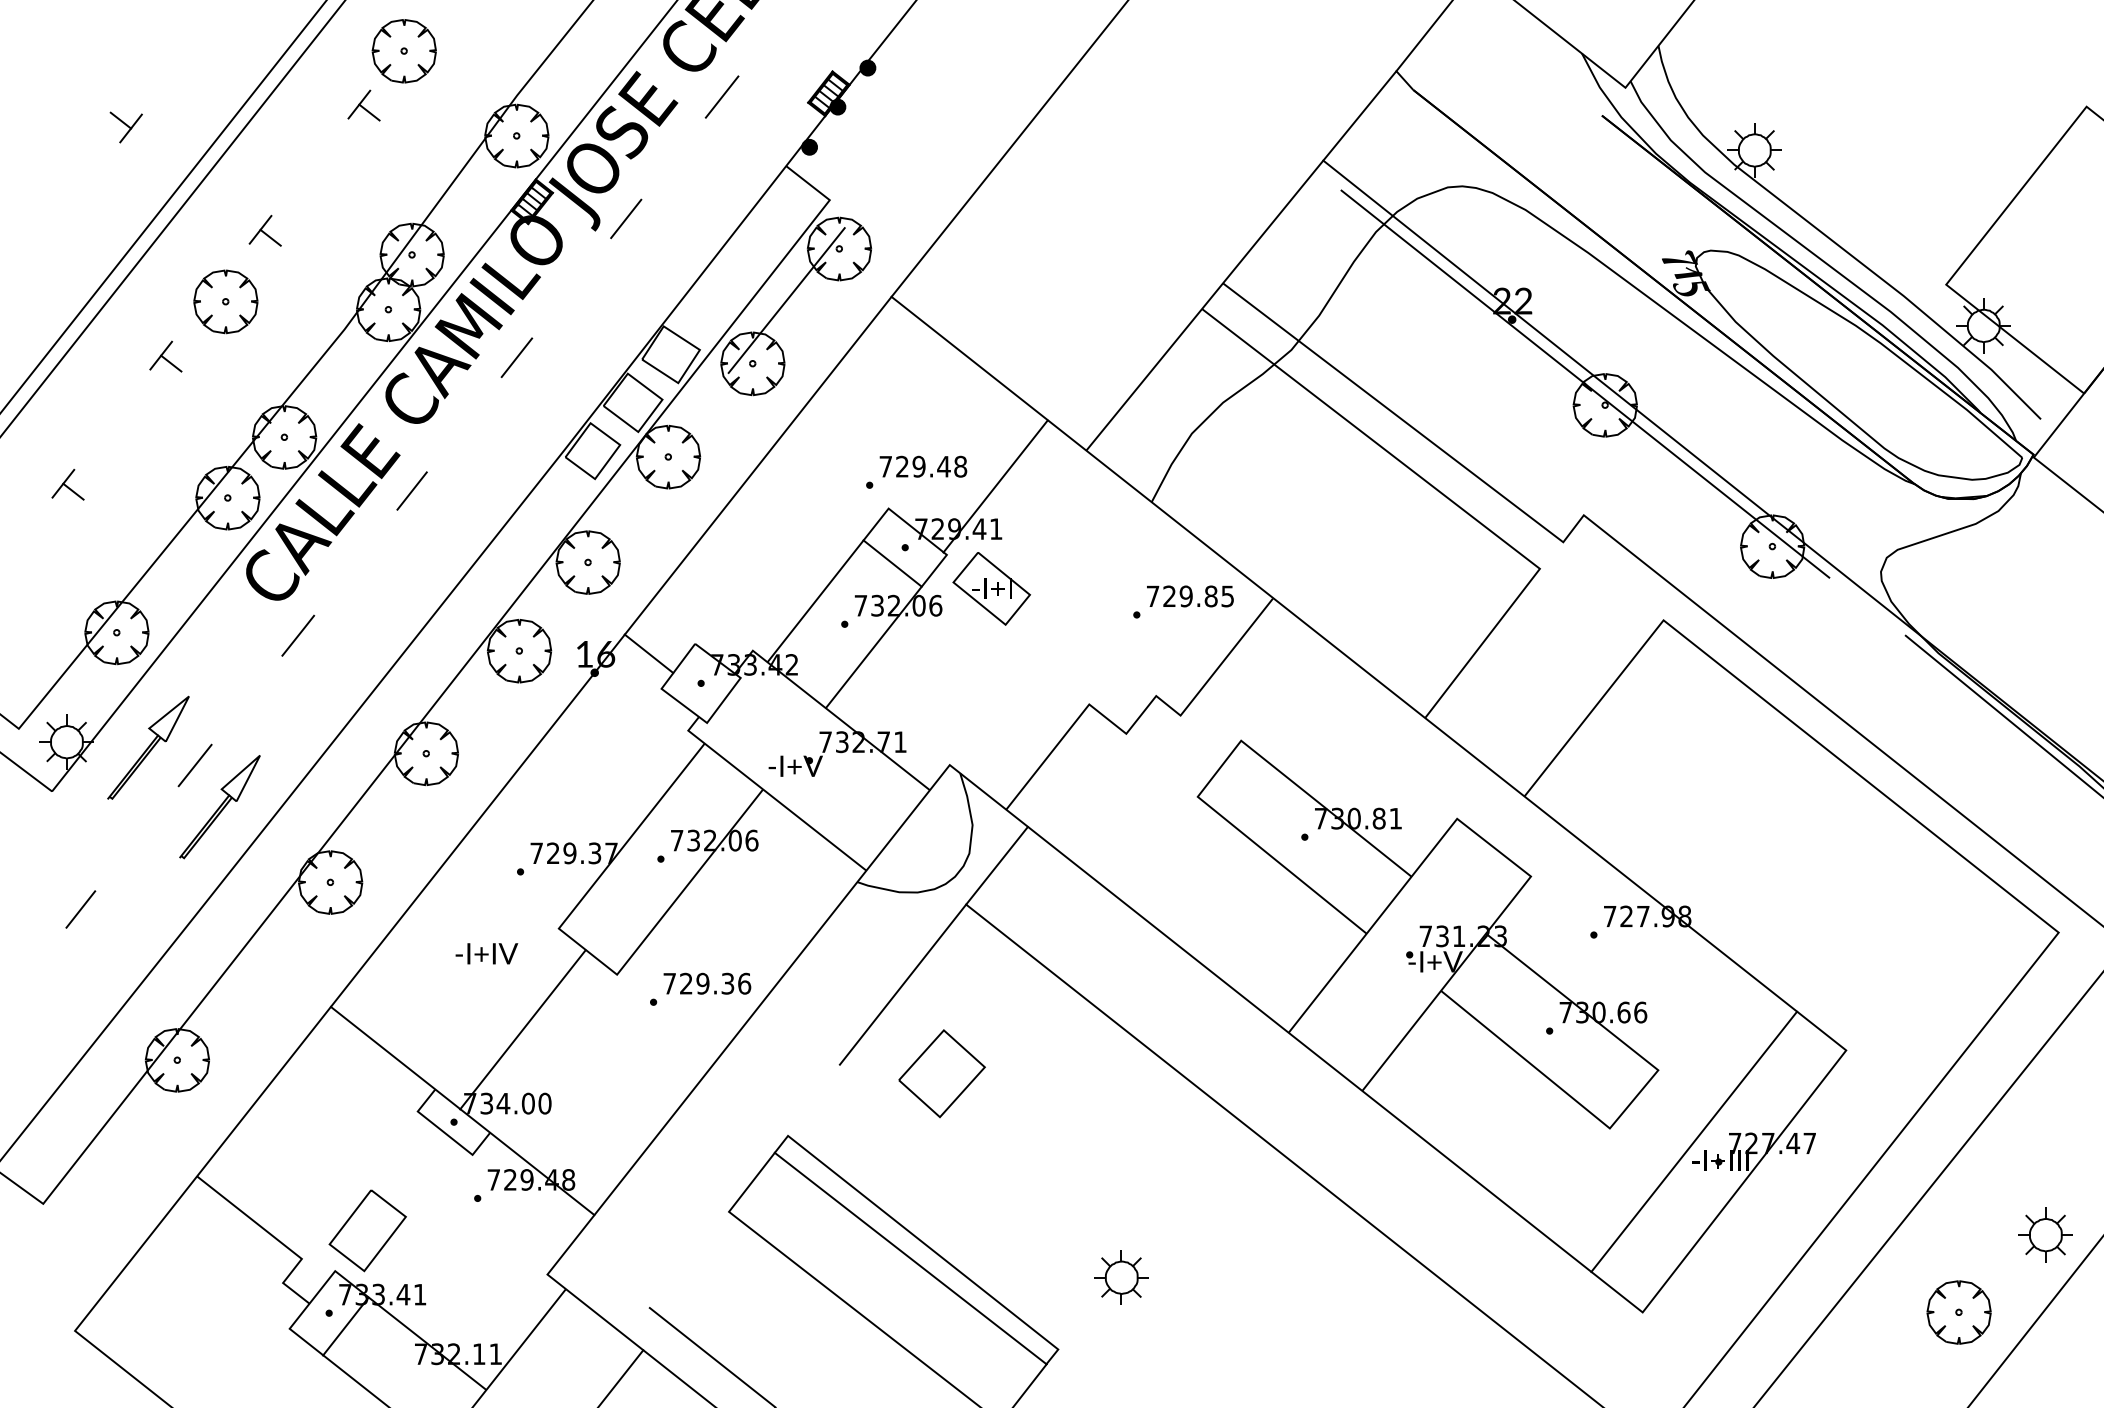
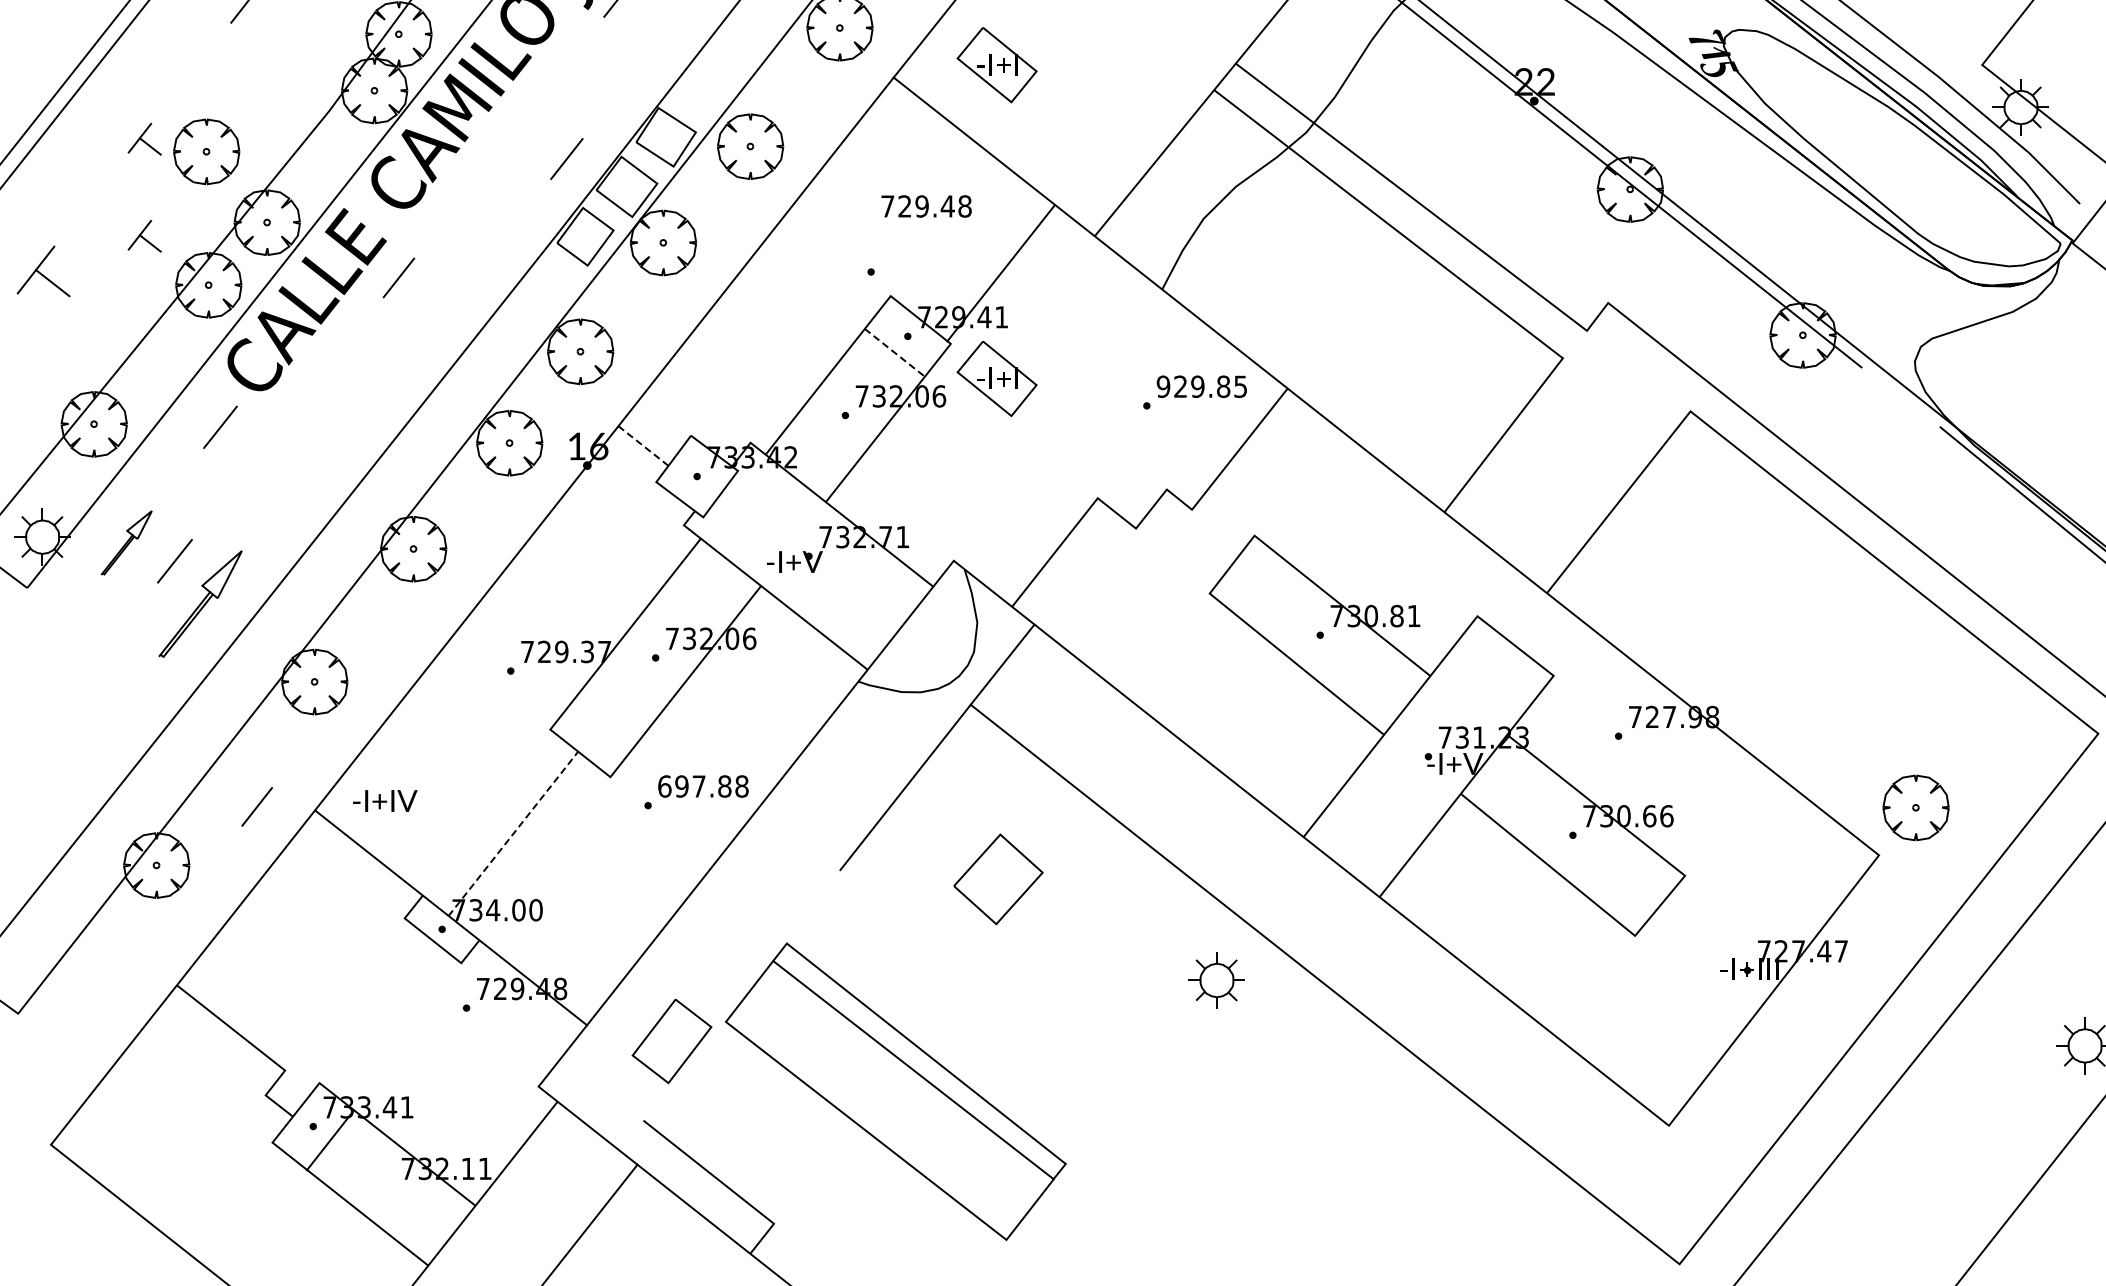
line: (270, 237) -> (252, 16), removed
part: (991, 284) -> (996, 64), added
line: (786, 300) -> (785, 81), removed
part: (225, 301) -> (206, 151), moved
line: (516, 357) -> (566, 158), moved
part: (165, 450) -> (144, 236), added
text: (923, 466) -> (926, 206), moved
part: (67, 484) -> (43, 271), size x1.6
line: (893, 563) -> (895, 352), solid -> dashed
text: (1152, 596) -> (1163, 386), 729.85 -> 929.85
line: (298, 635) -> (220, 427), moved
line: (649, 653) -> (643, 445), solid -> dashed
part: (148, 747) -> (126, 542), size x0.6
line: (80, 909) -> (256, 806), moved
text: (486, 953) -> (384, 800), moved
text: (707, 983) -> (703, 786), 729.36 -> 697.88
line: (523, 1029) -> (513, 833), solid -> dashed
part: (941, 1073) -> (997, 879), moved
line: (1694, 1141) -> (1722, 949), removed
part: (367, 1230) -> (671, 1041), moved
part: (1121, 1277) -> (1216, 980), moved
part: (1958, 1312) -> (1915, 807), moved

